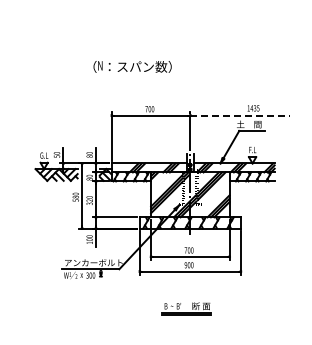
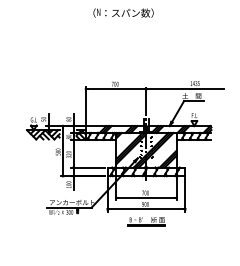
text: (132, 66) -> (123, 12), moved
line: (240, 115) -> (185, 89), dashed -> solid
part: (186, 308) -> (146, 221), moved

